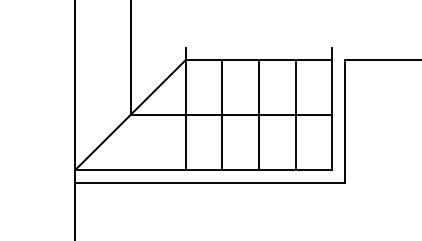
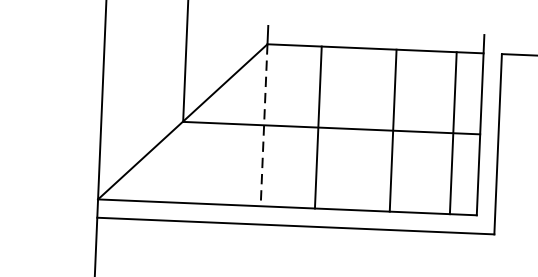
line: (185, 115) -> (263, 125), solid -> dashed
line: (259, 115) -> (393, 131), moved
line: (295, 115) -> (452, 133), moved

